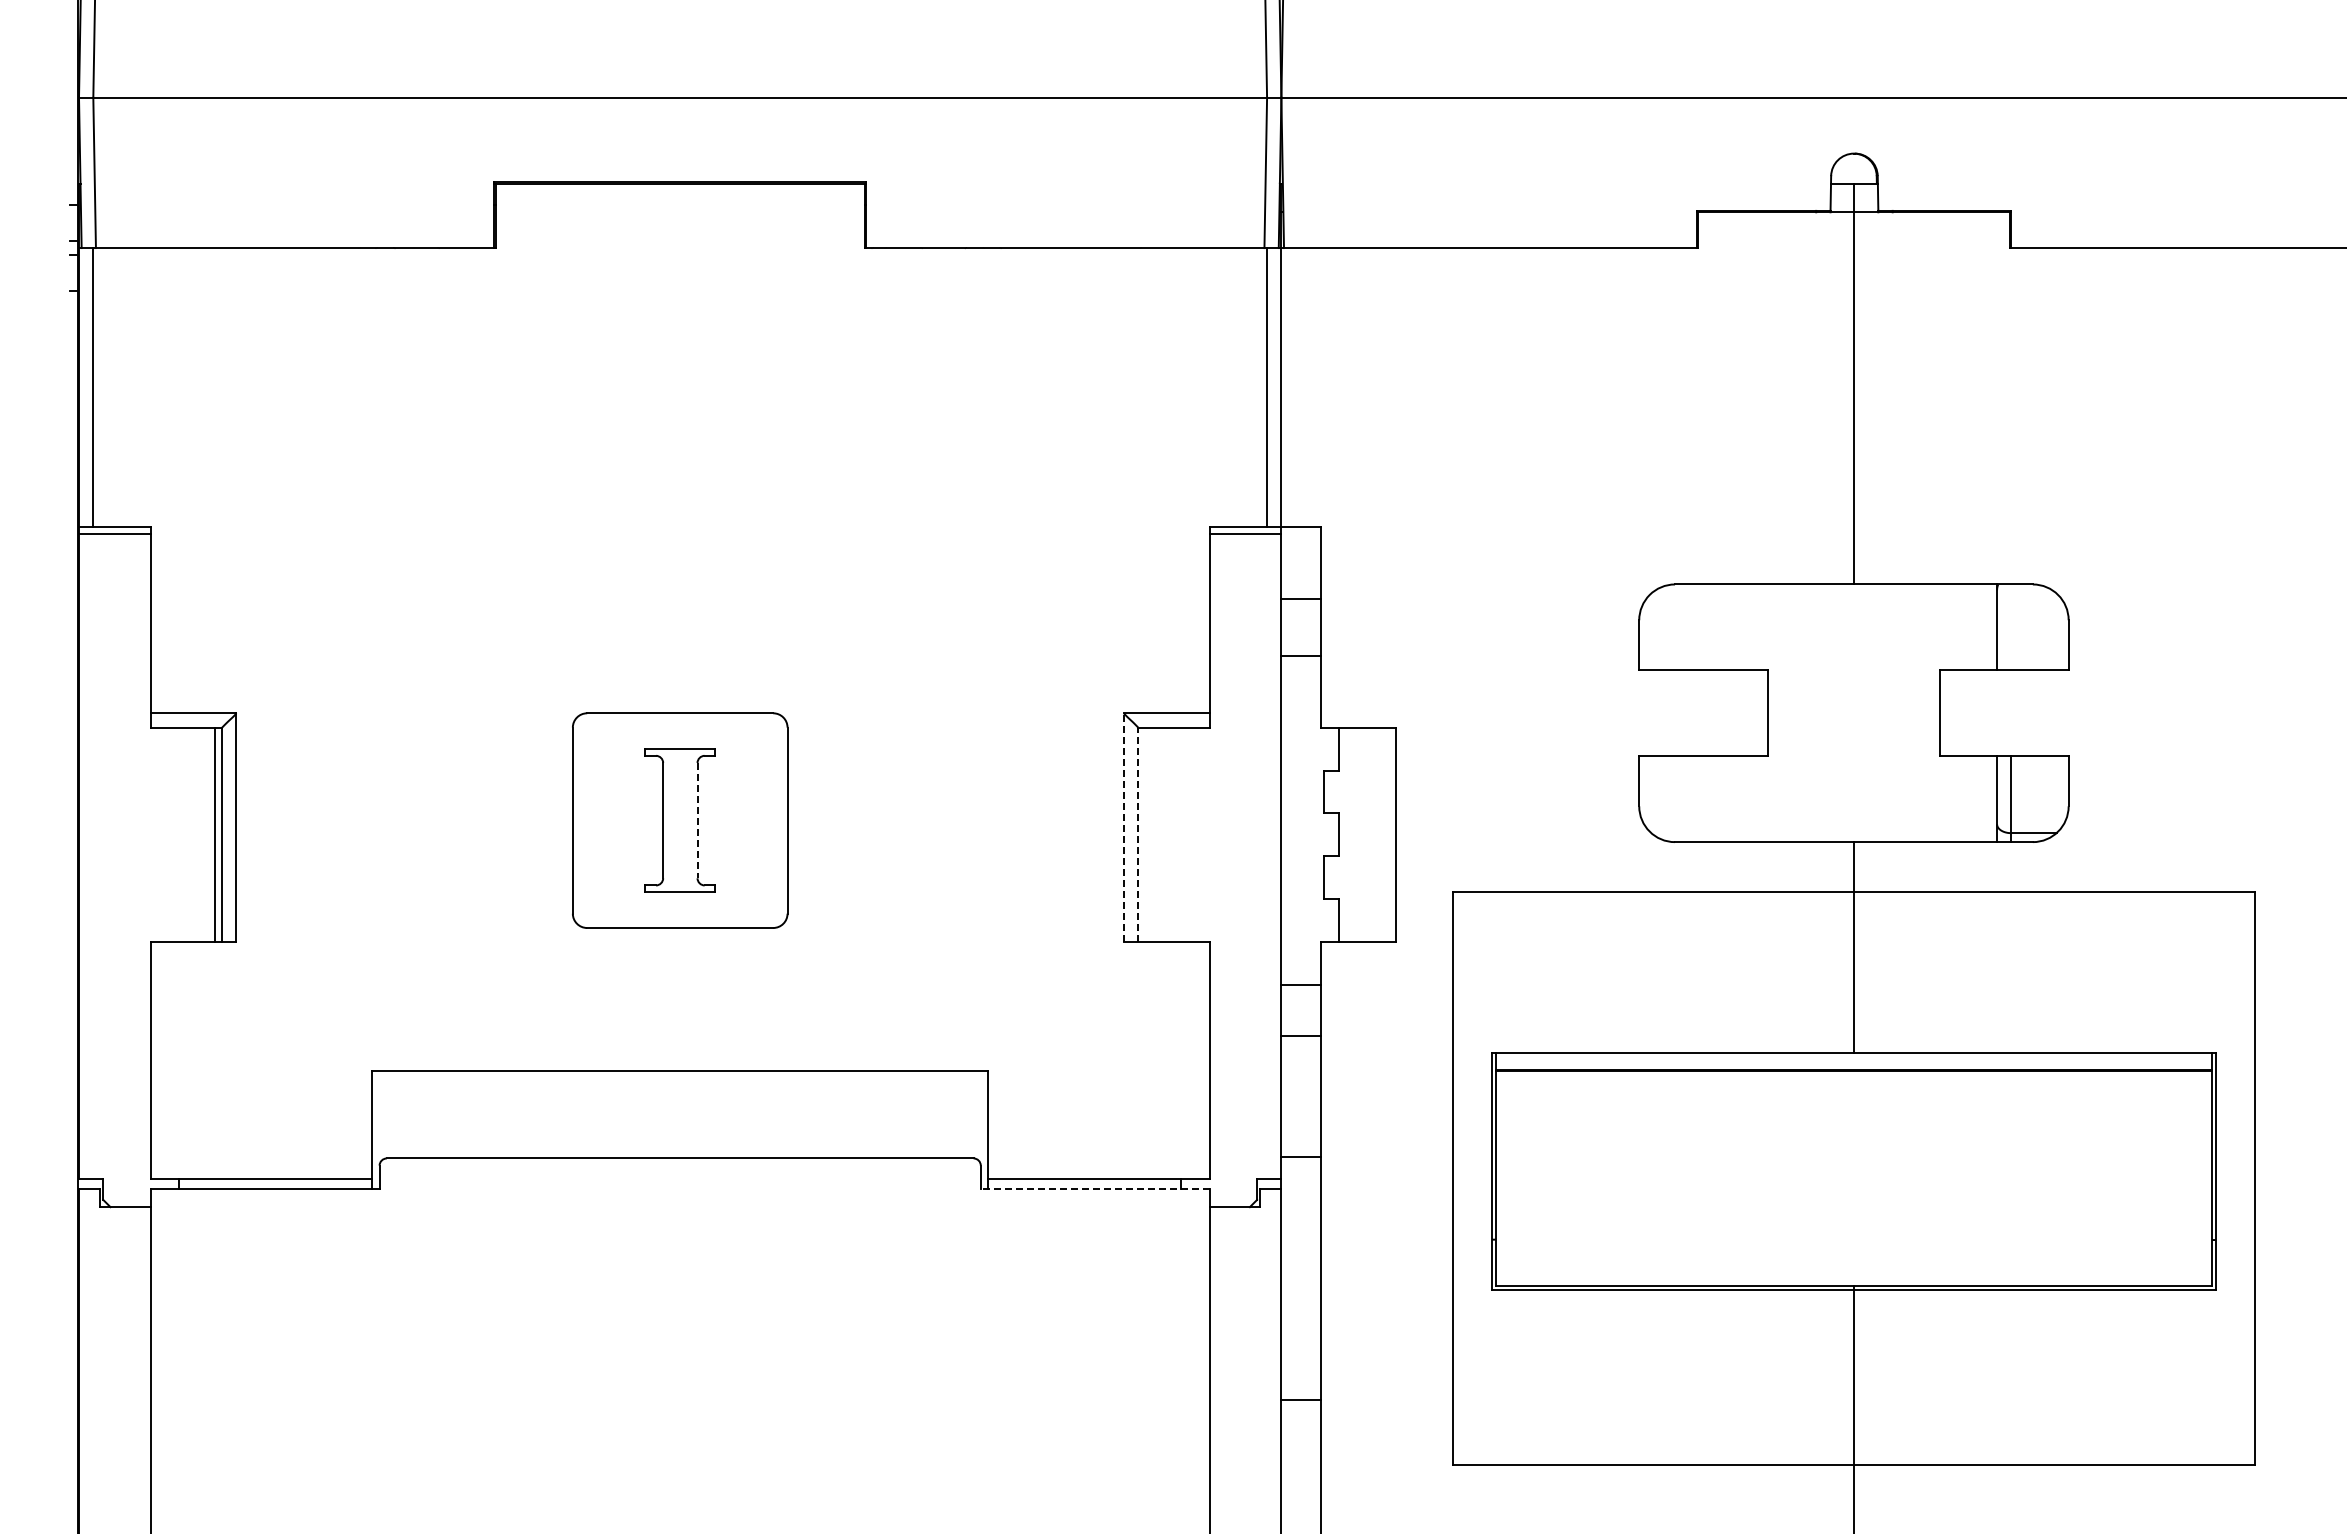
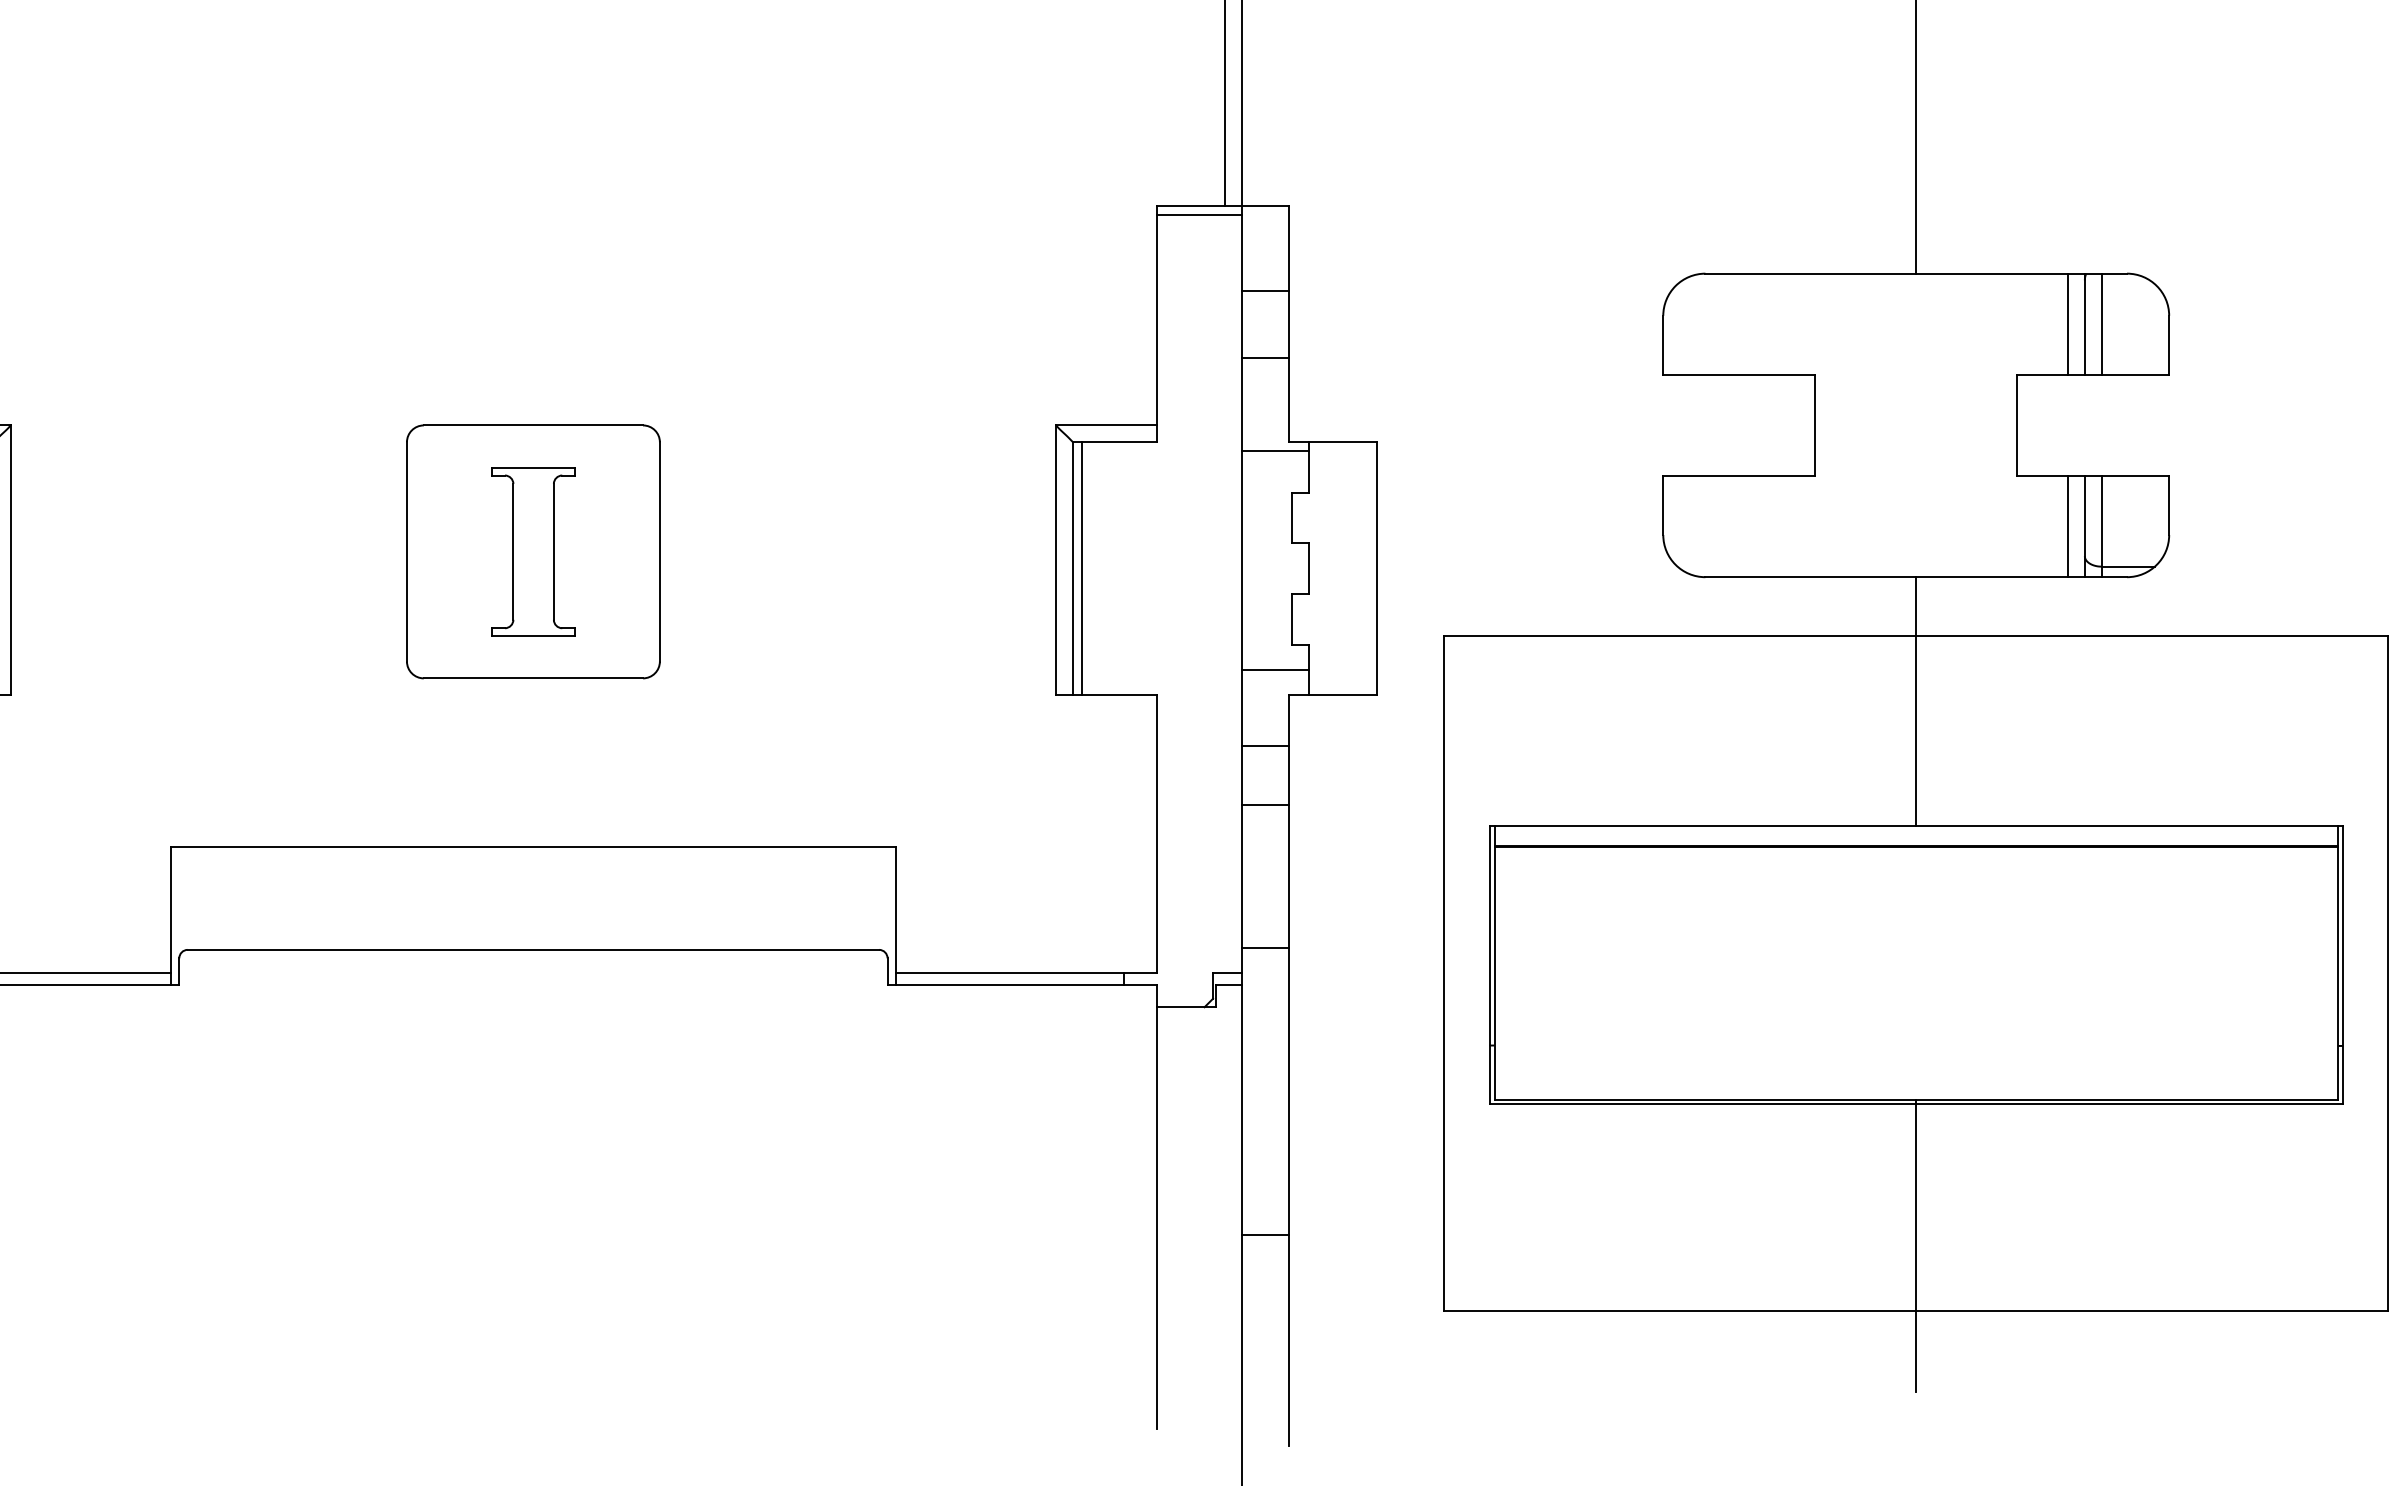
line: (1982, 627) -> (2067, 324), added
line: (2011, 627) -> (2101, 324), added
line: (1309, 734) -> (1274, 450), added
line: (1982, 799) -> (2067, 526), added
line: (697, 820) -> (553, 551), dashed -> solid
line: (1123, 827) -> (1055, 559), dashed -> solid
line: (1138, 834) -> (1073, 568), dashed -> solid
line: (1145, 834) -> (1081, 568), added
line: (1309, 920) -> (1274, 669), added
line: (1095, 1188) -> (1022, 985), dashed -> solid

